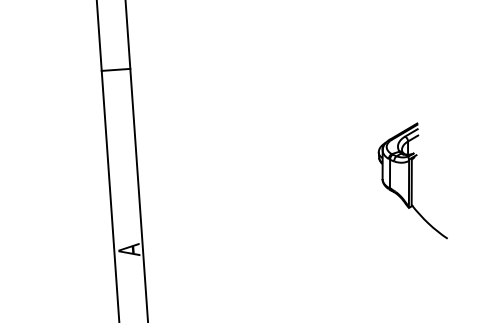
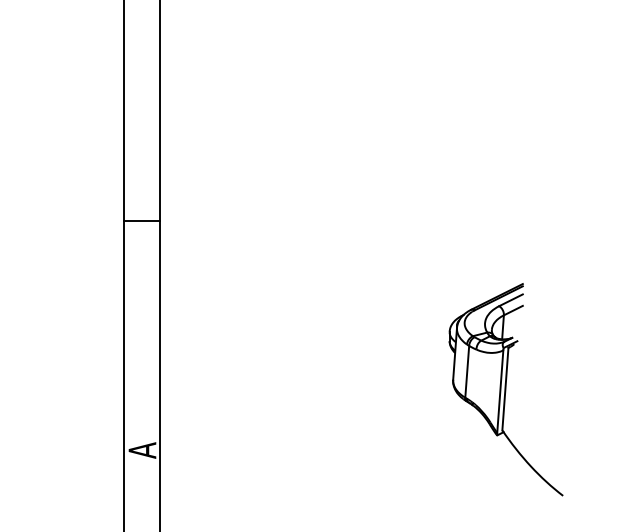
part: (411, 182) -> (505, 389), size x1.43

